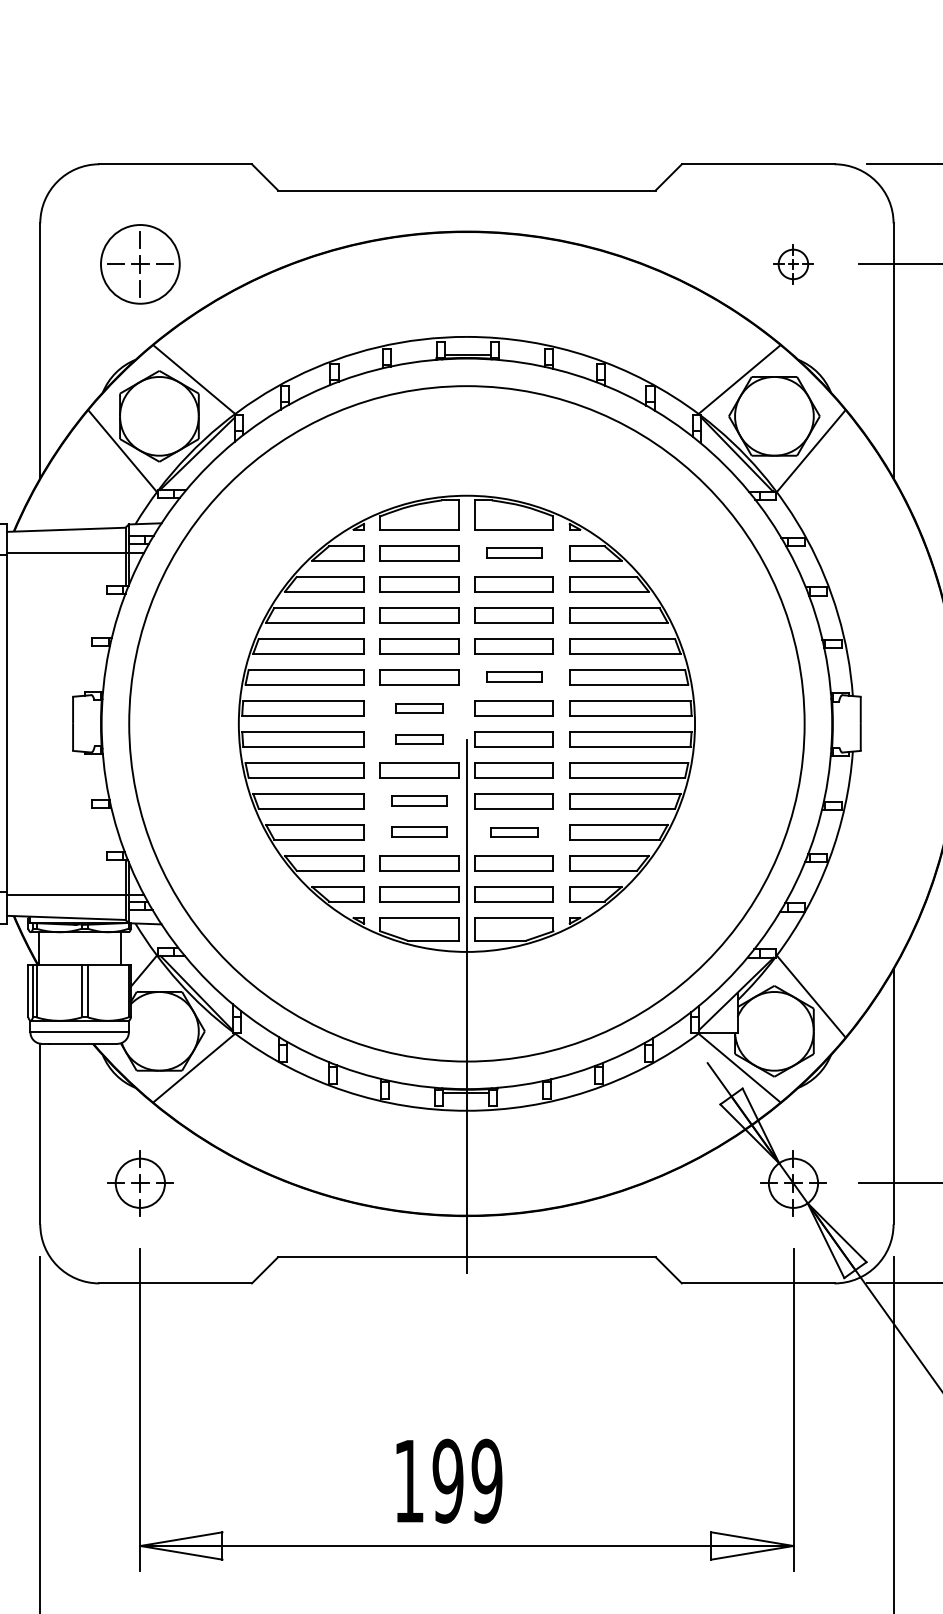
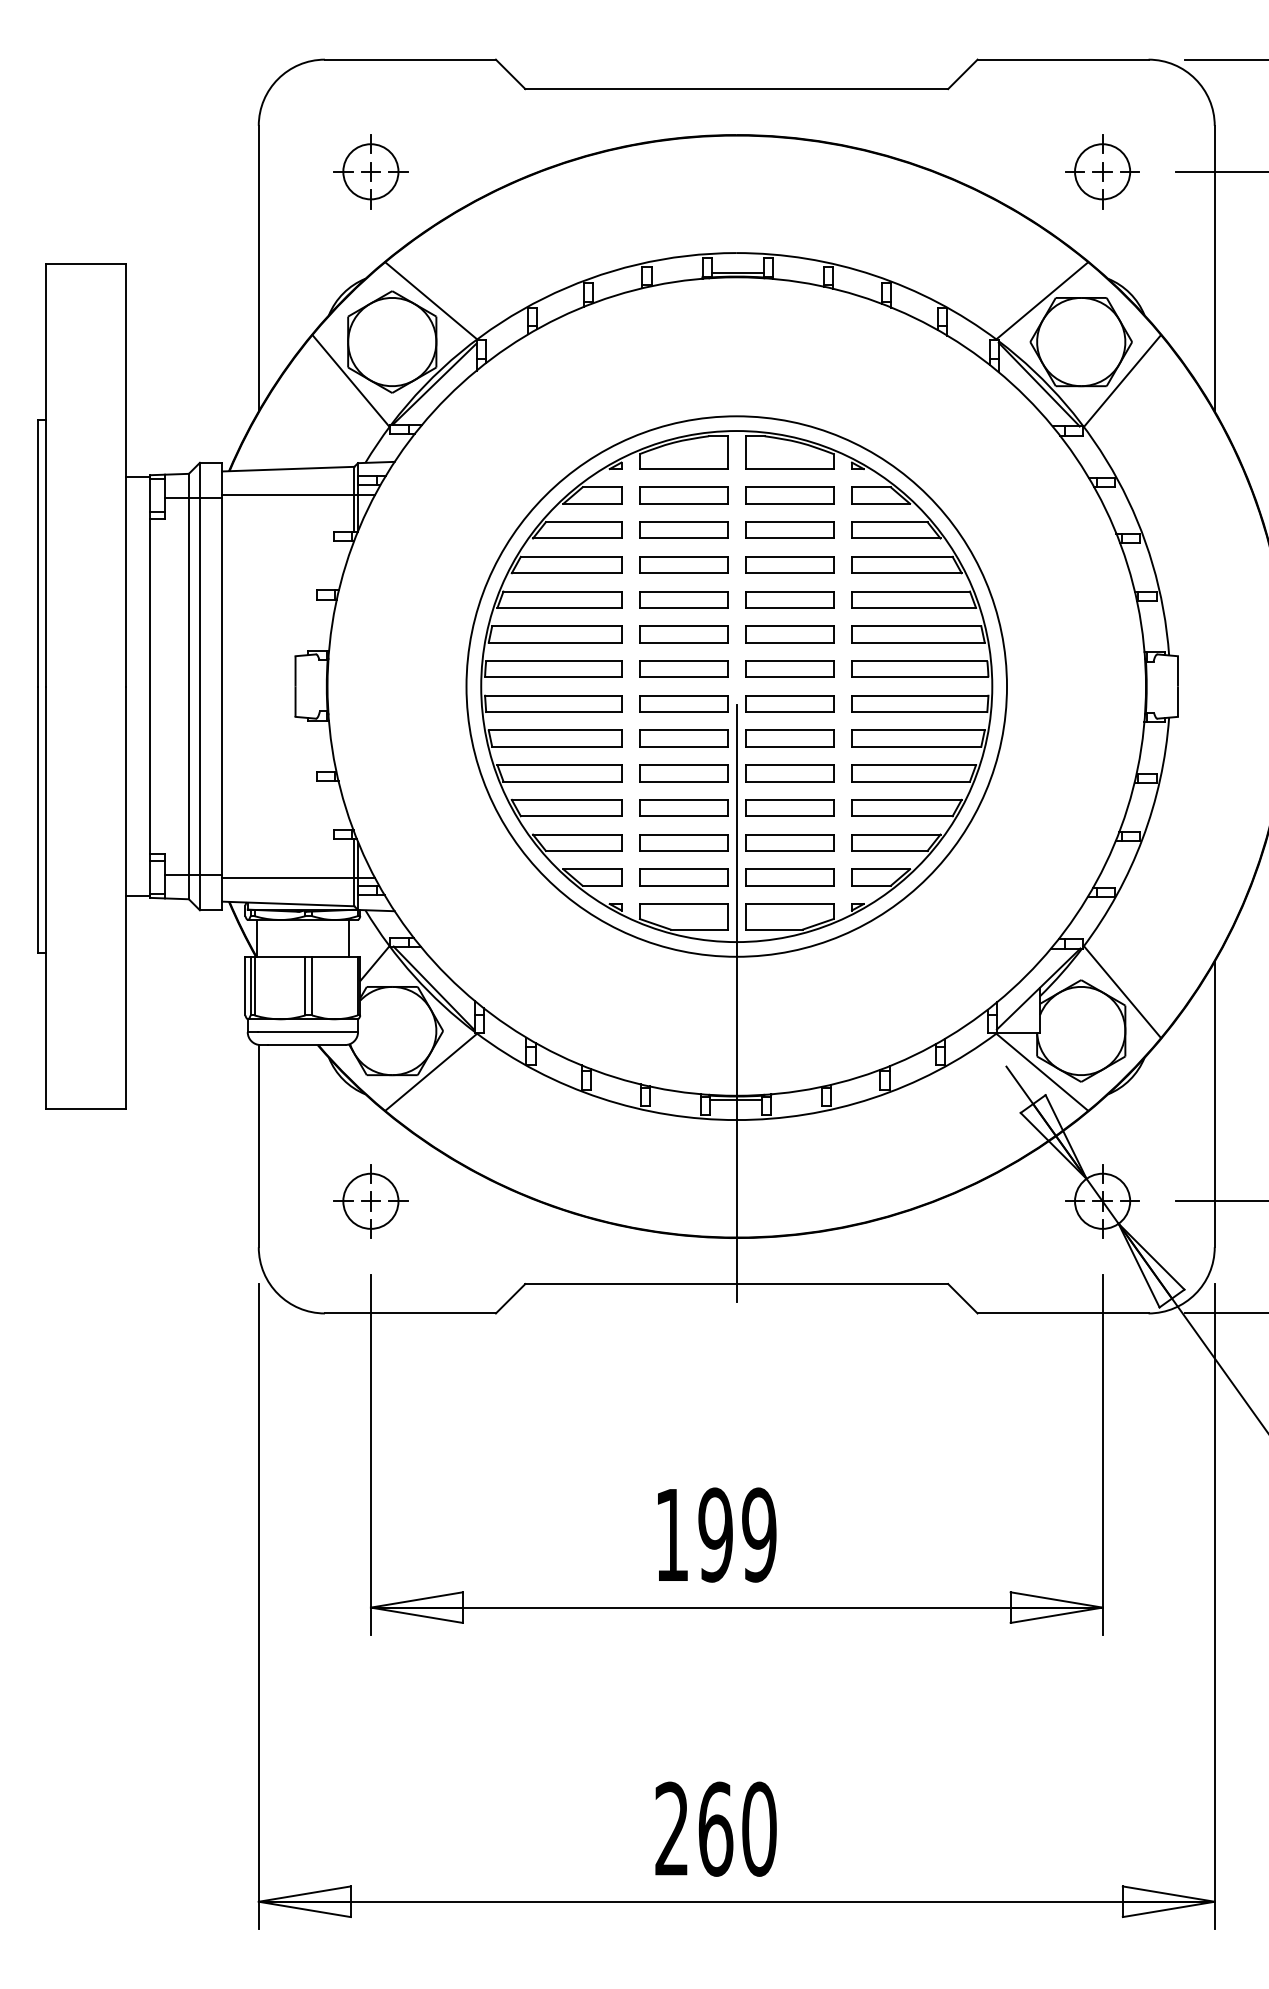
circle: (140, 264) -> (370, 171), size x0.62
part: (793, 264) -> (1102, 171), size x1.67
part: (514, 553) -> (789, 495), size x1.43
part: (514, 677) -> (789, 634), size x1.43
part: (419, 707) -> (683, 668), size x1.67
circle: (466, 723) -> (736, 686), size x0.71
part: (419, 738) -> (683, 703), size x1.67
part: (419, 801) -> (683, 773), size x1.43
part: (419, 831) -> (683, 807), size x1.43
part: (514, 831) -> (789, 807), size x1.67

